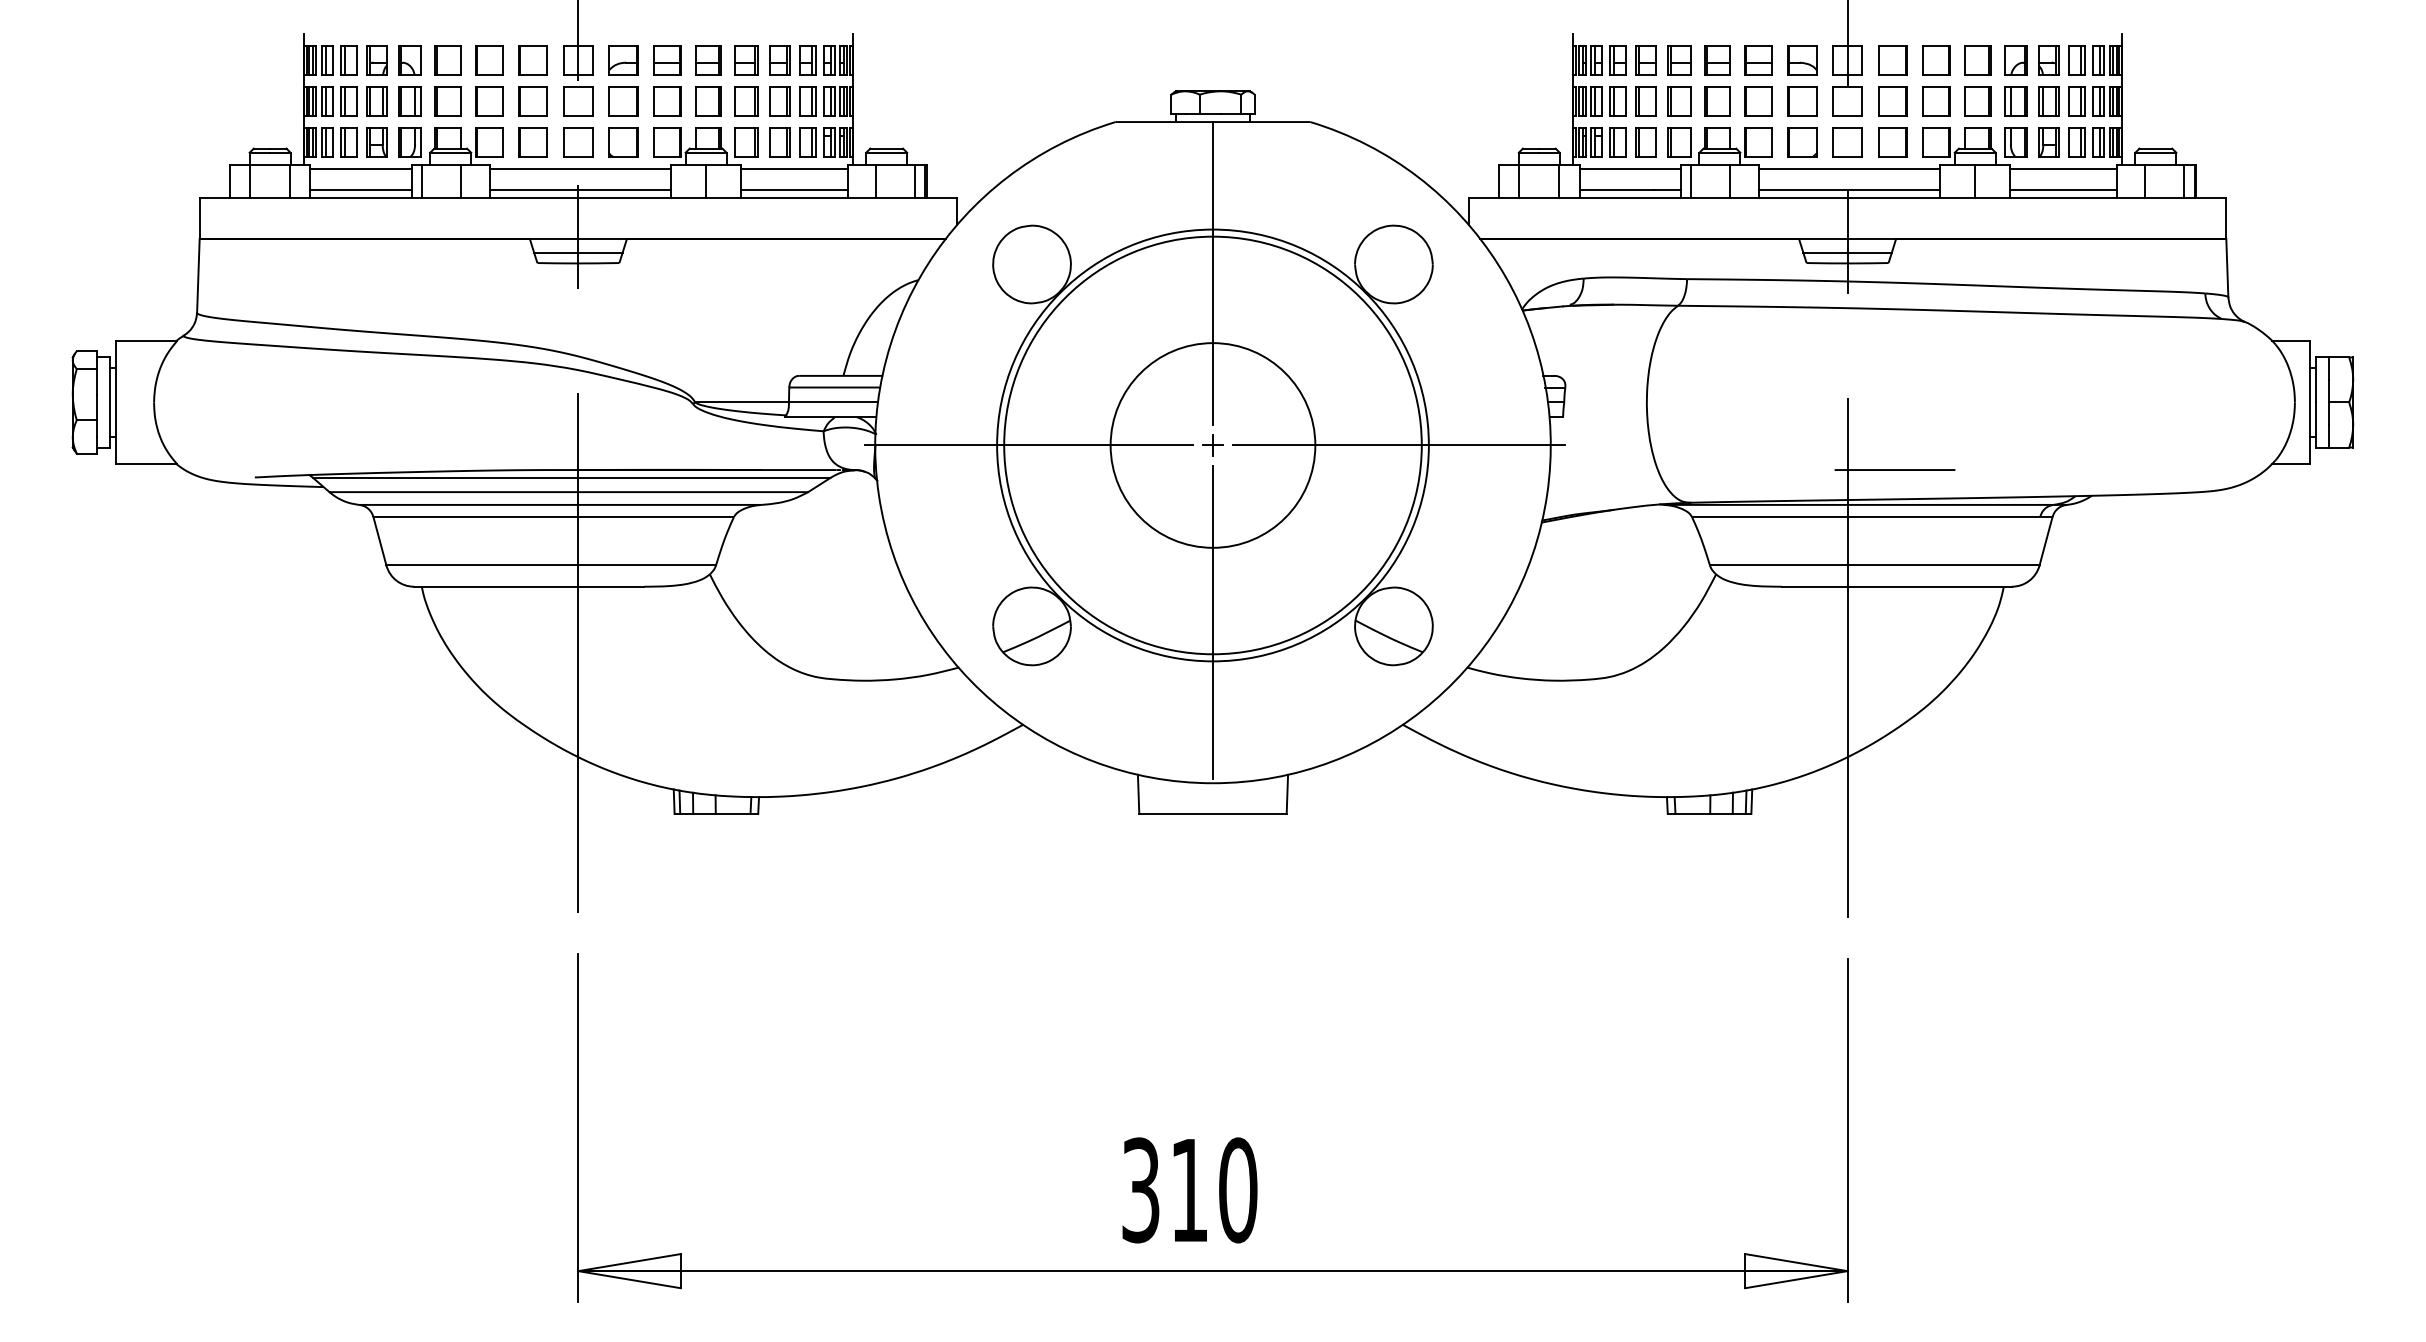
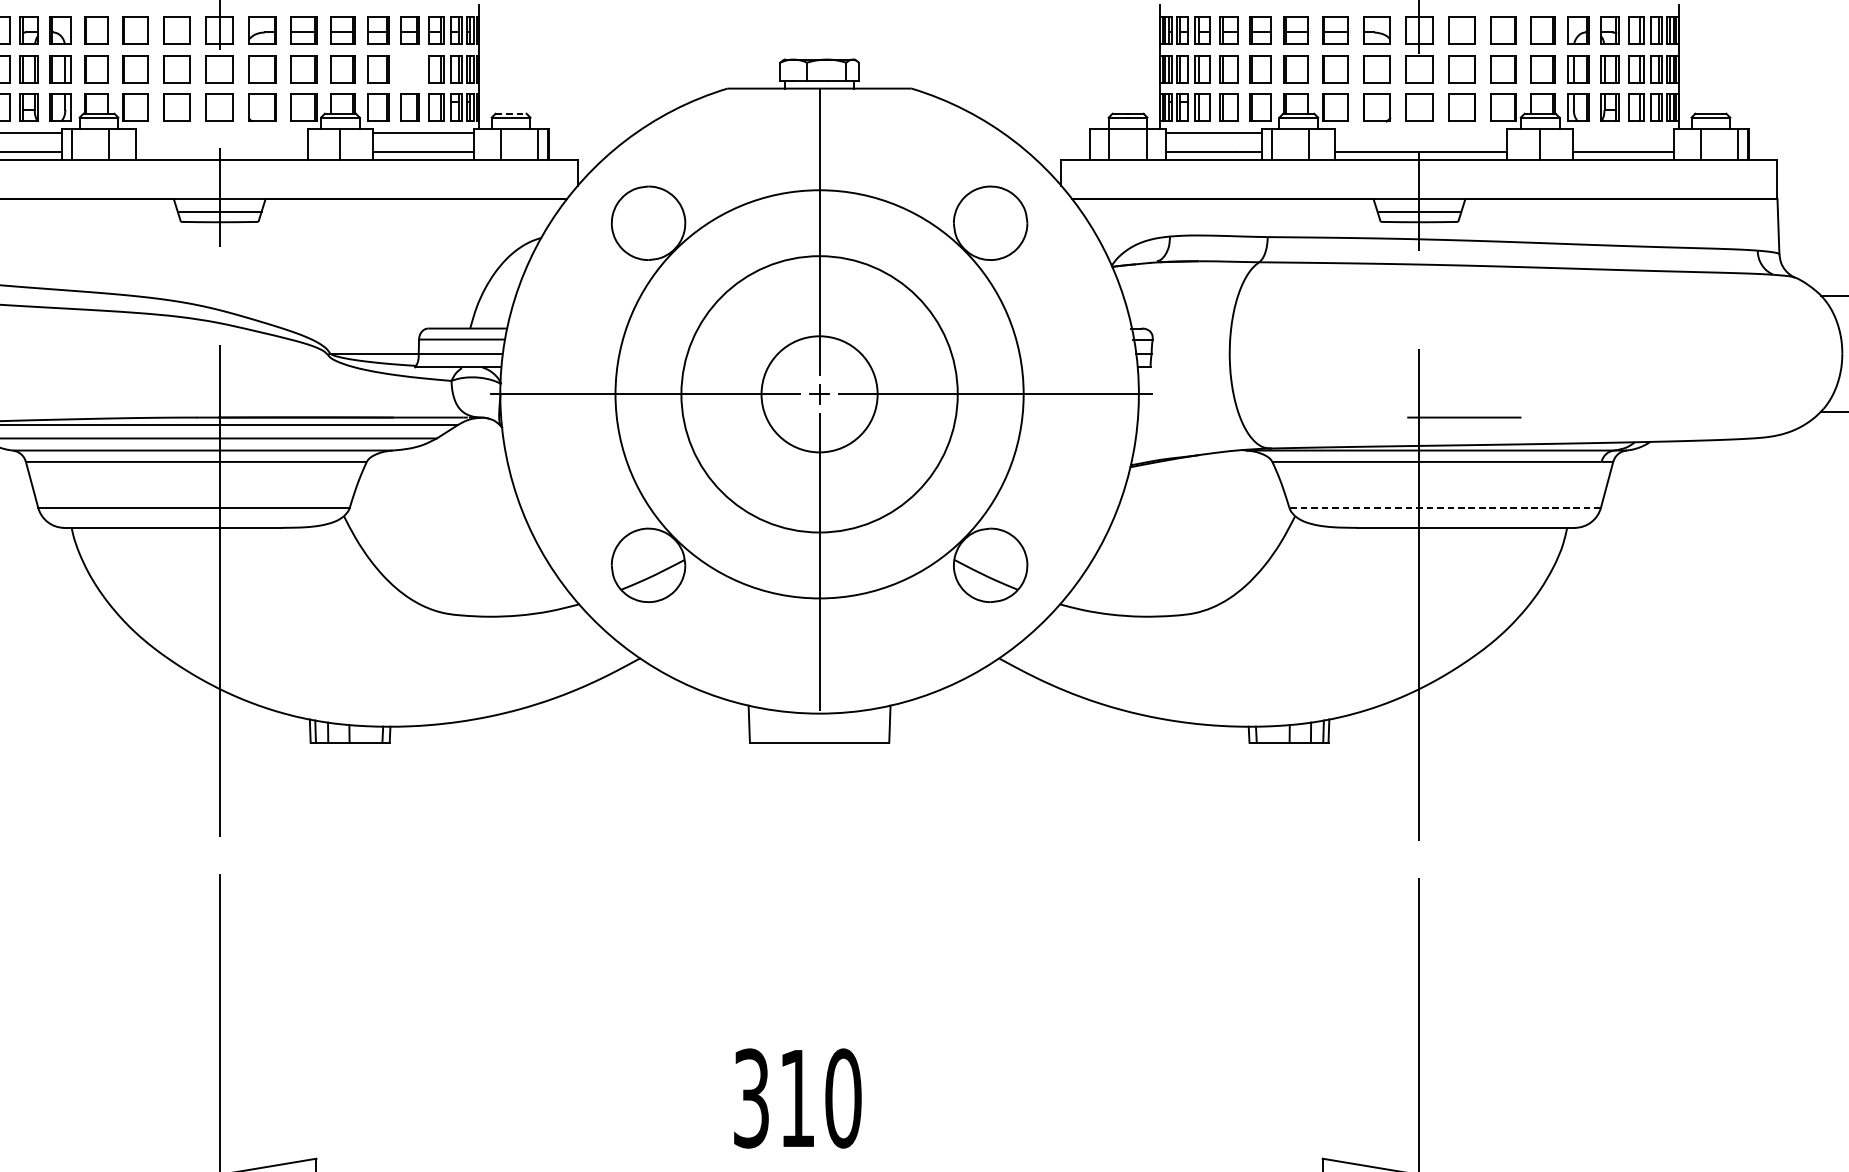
part: (779, 101) -> (409, 69), removed
line: (887, 148) -> (511, 113), solid -> dashed
line: (580, 169) -> (221, 133), removed
line: (1849, 169) -> (1421, 133), removed
line: (2063, 169) -> (1623, 133), removed
line: (580, 189) -> (221, 152), removed
circle: (1212, 445) -> (819, 394), size x0.6
circle: (1212, 445) -> (819, 394), size x0.7
line: (1874, 565) -> (1444, 507), solid -> dashed

